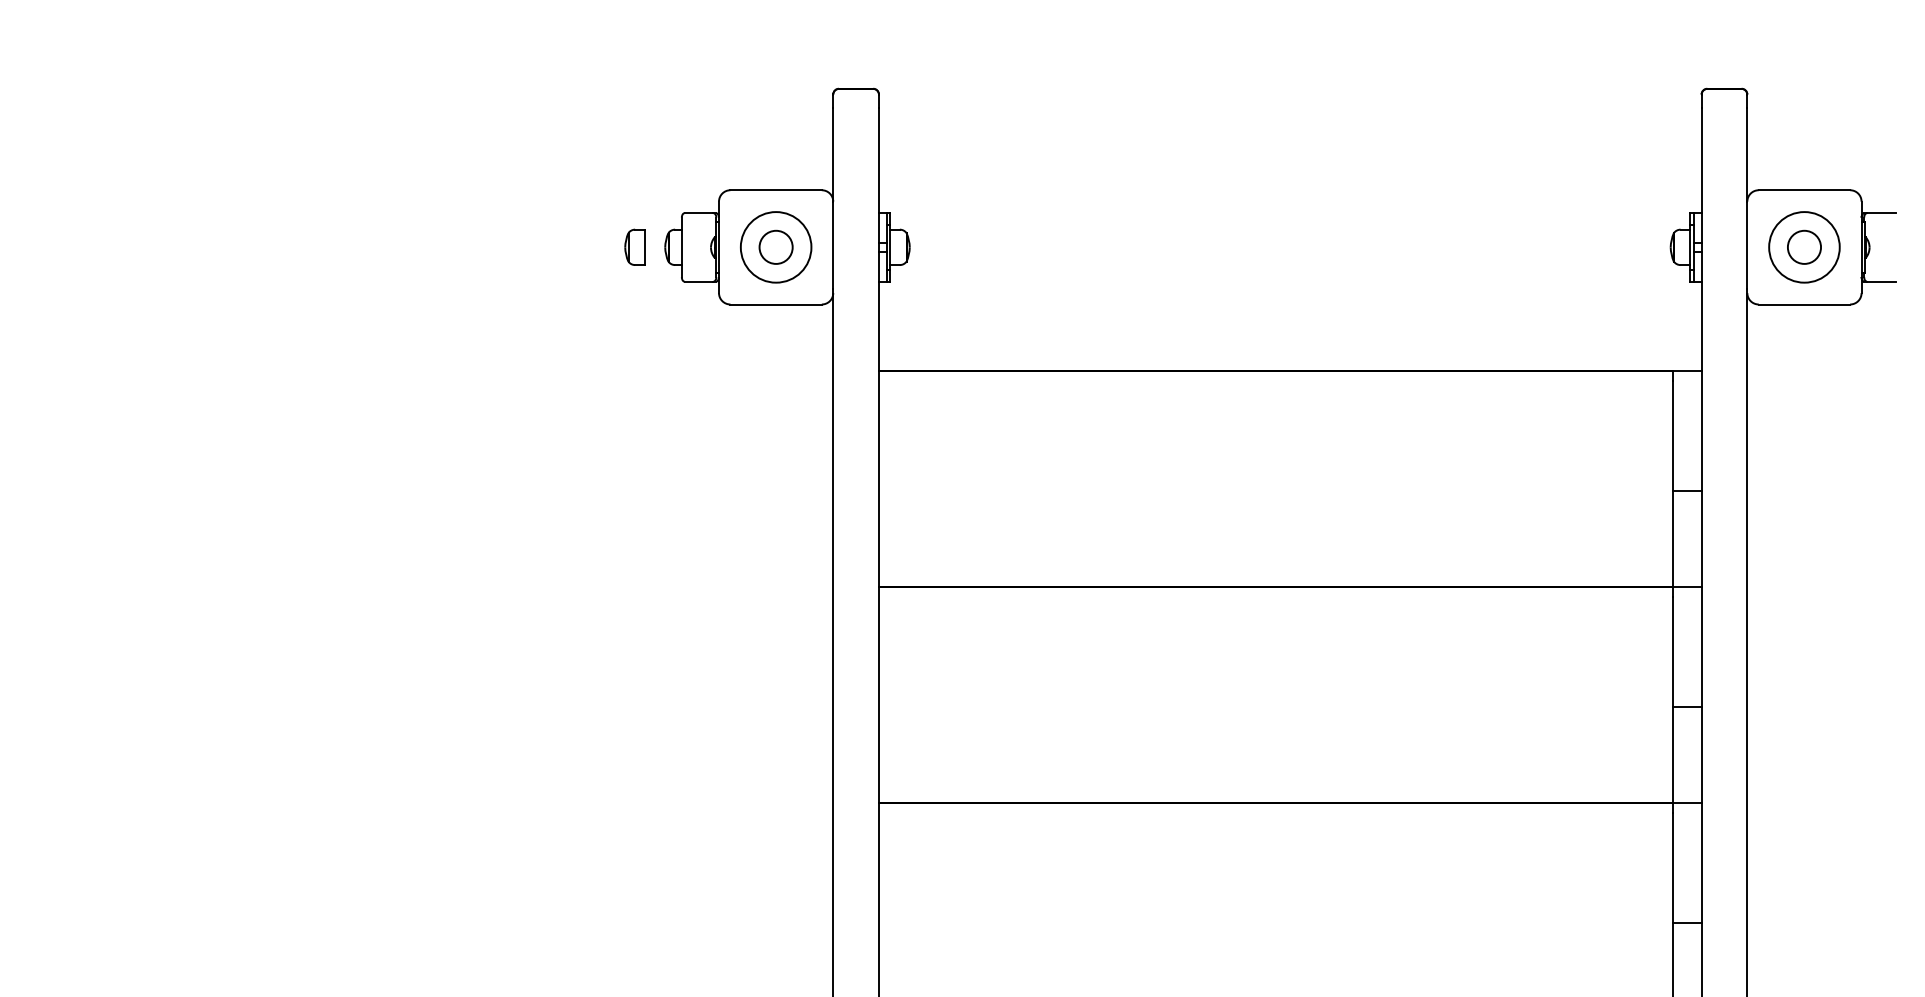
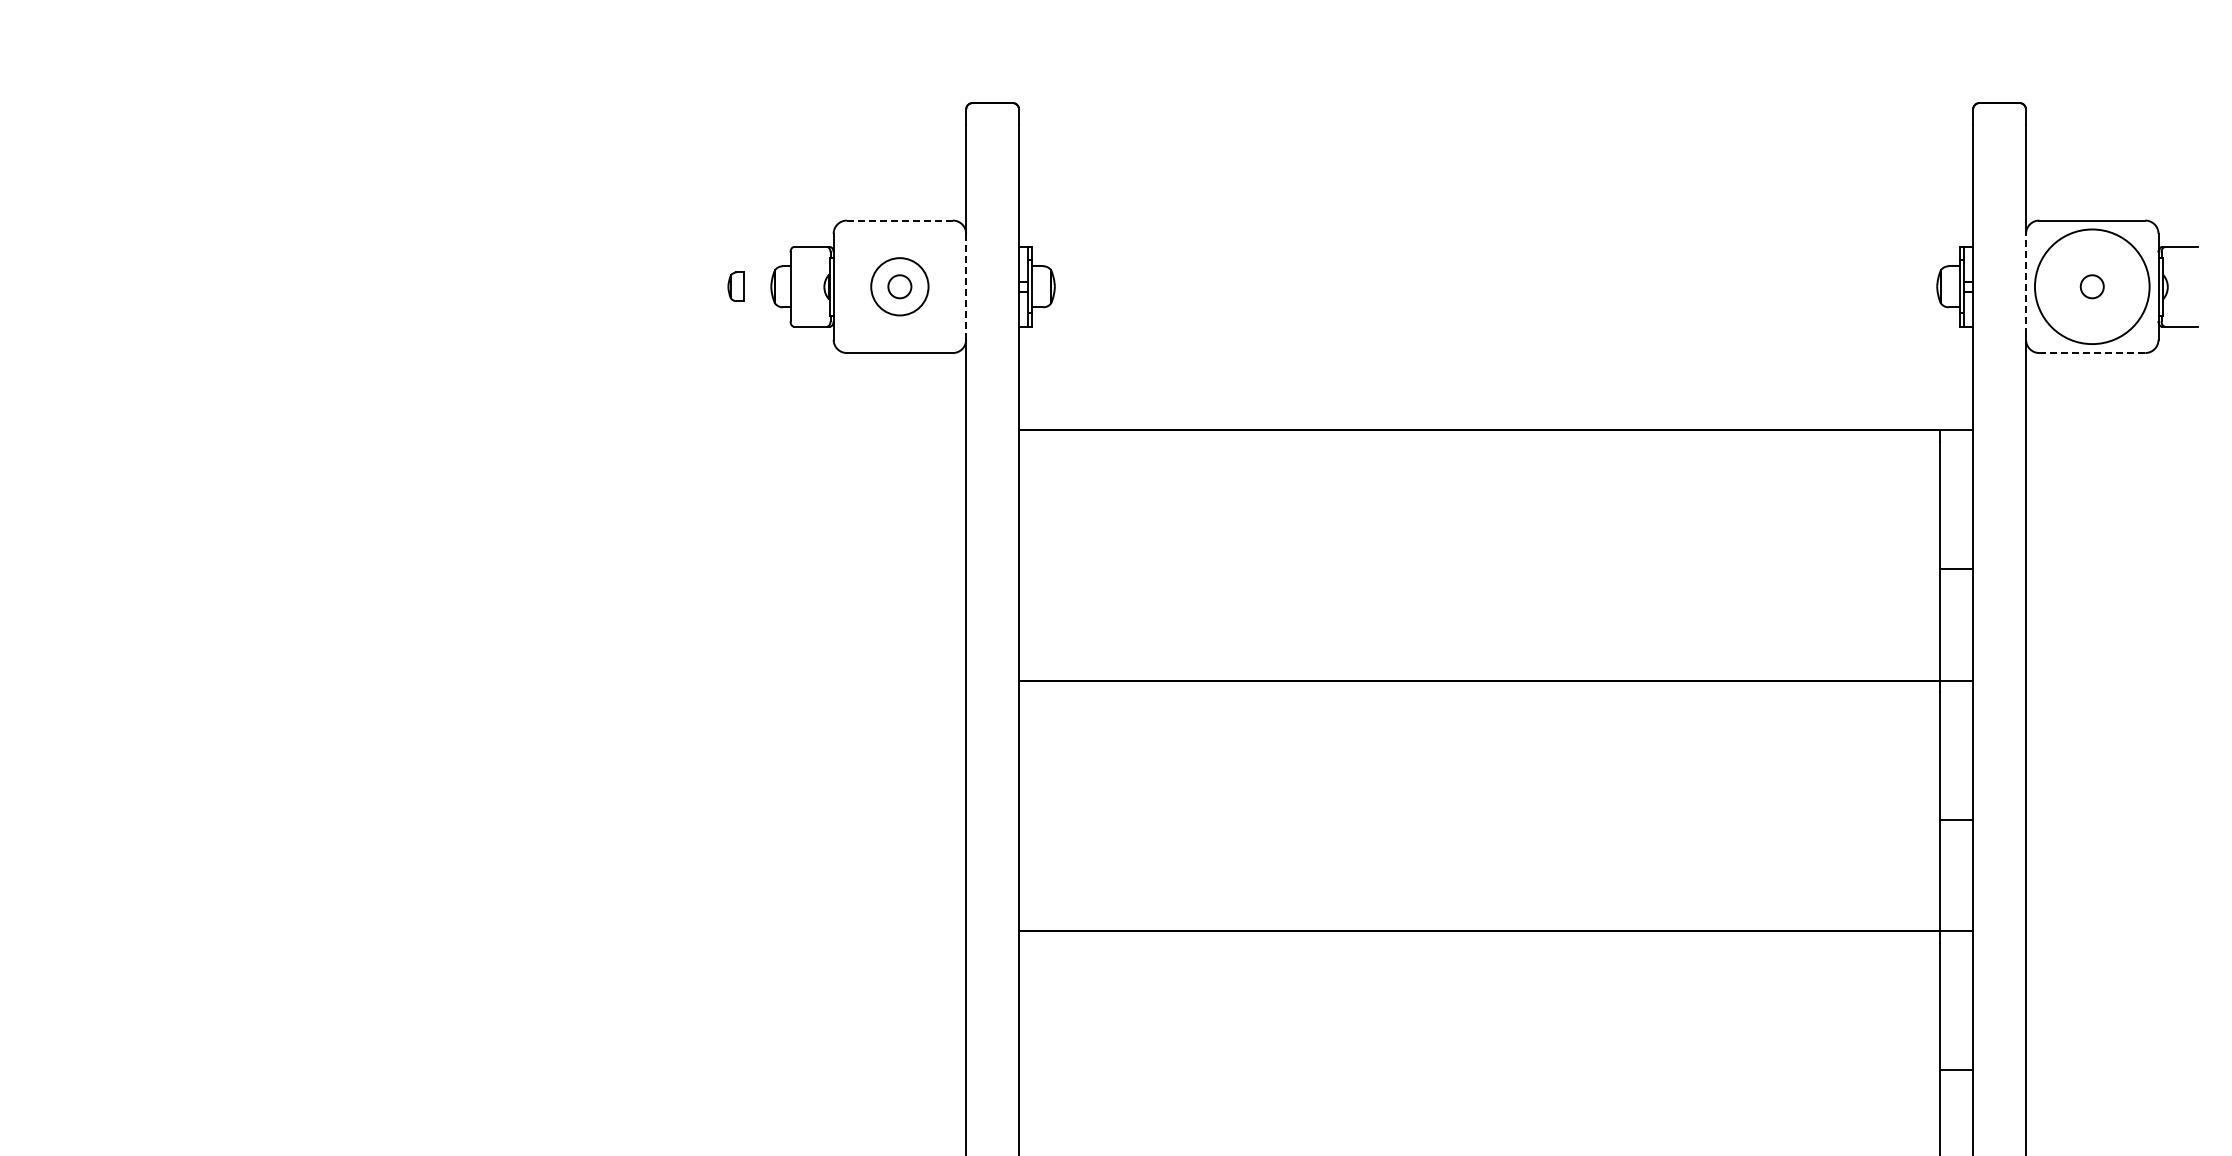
line: (775, 190) -> (899, 220), solid -> dashed
line: (1747, 244) -> (2026, 283), solid -> dashed
line: (833, 245) -> (966, 284), solid -> dashed
part: (635, 247) -> (736, 286), size x0.7
circle: (775, 247) -> (899, 286), size x0.6
circle: (775, 247) -> (899, 286), size x0.7
circle: (1804, 247) -> (2092, 286), size x0.6
circle: (1804, 247) -> (2092, 286), size x1.4
line: (1804, 304) -> (2092, 353), solid -> dashed

